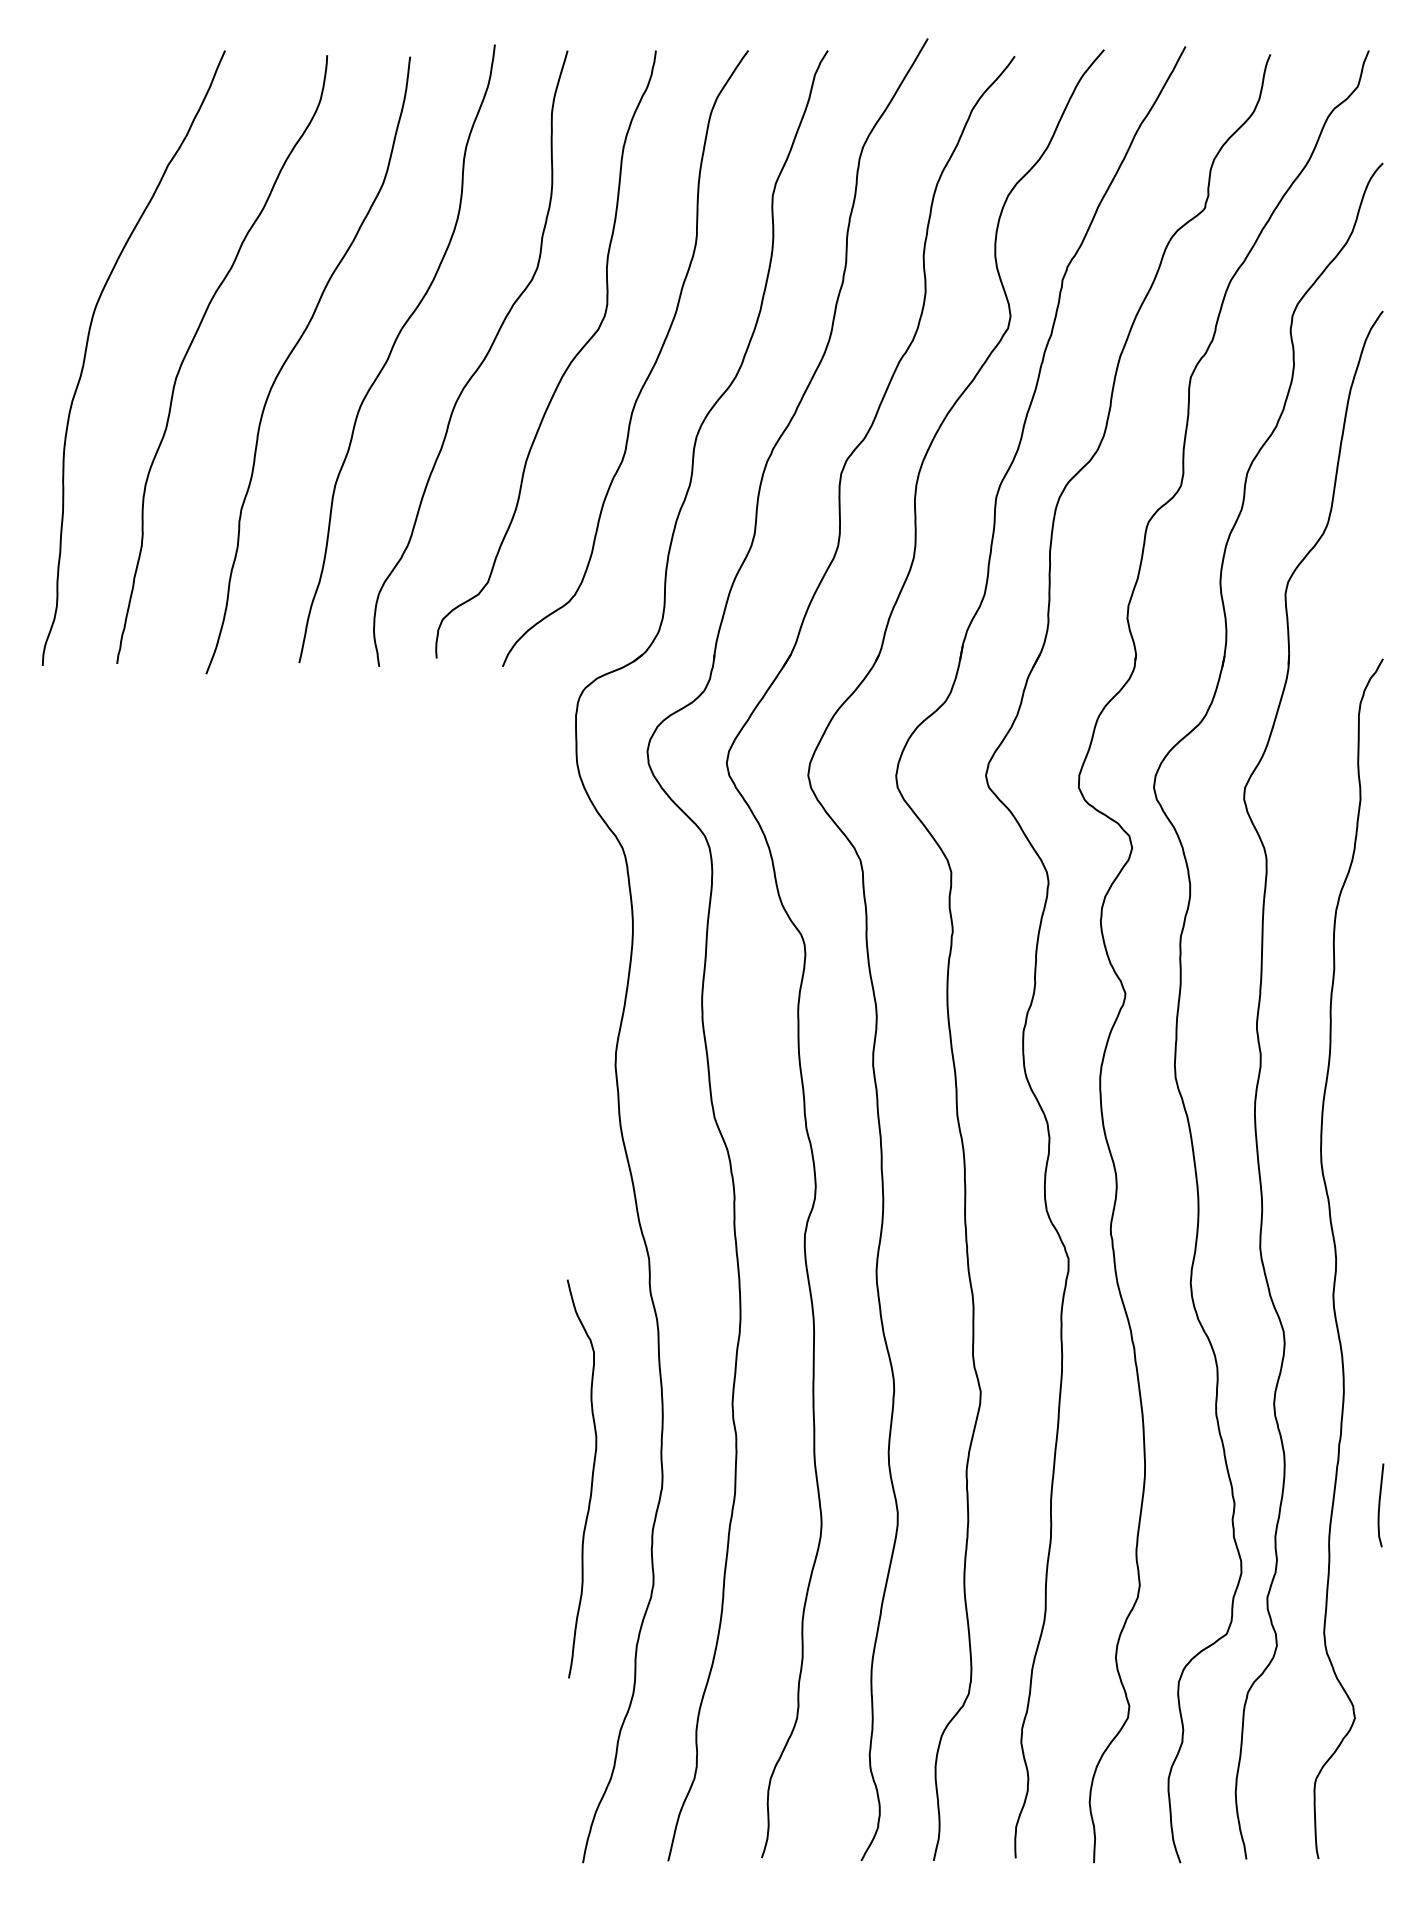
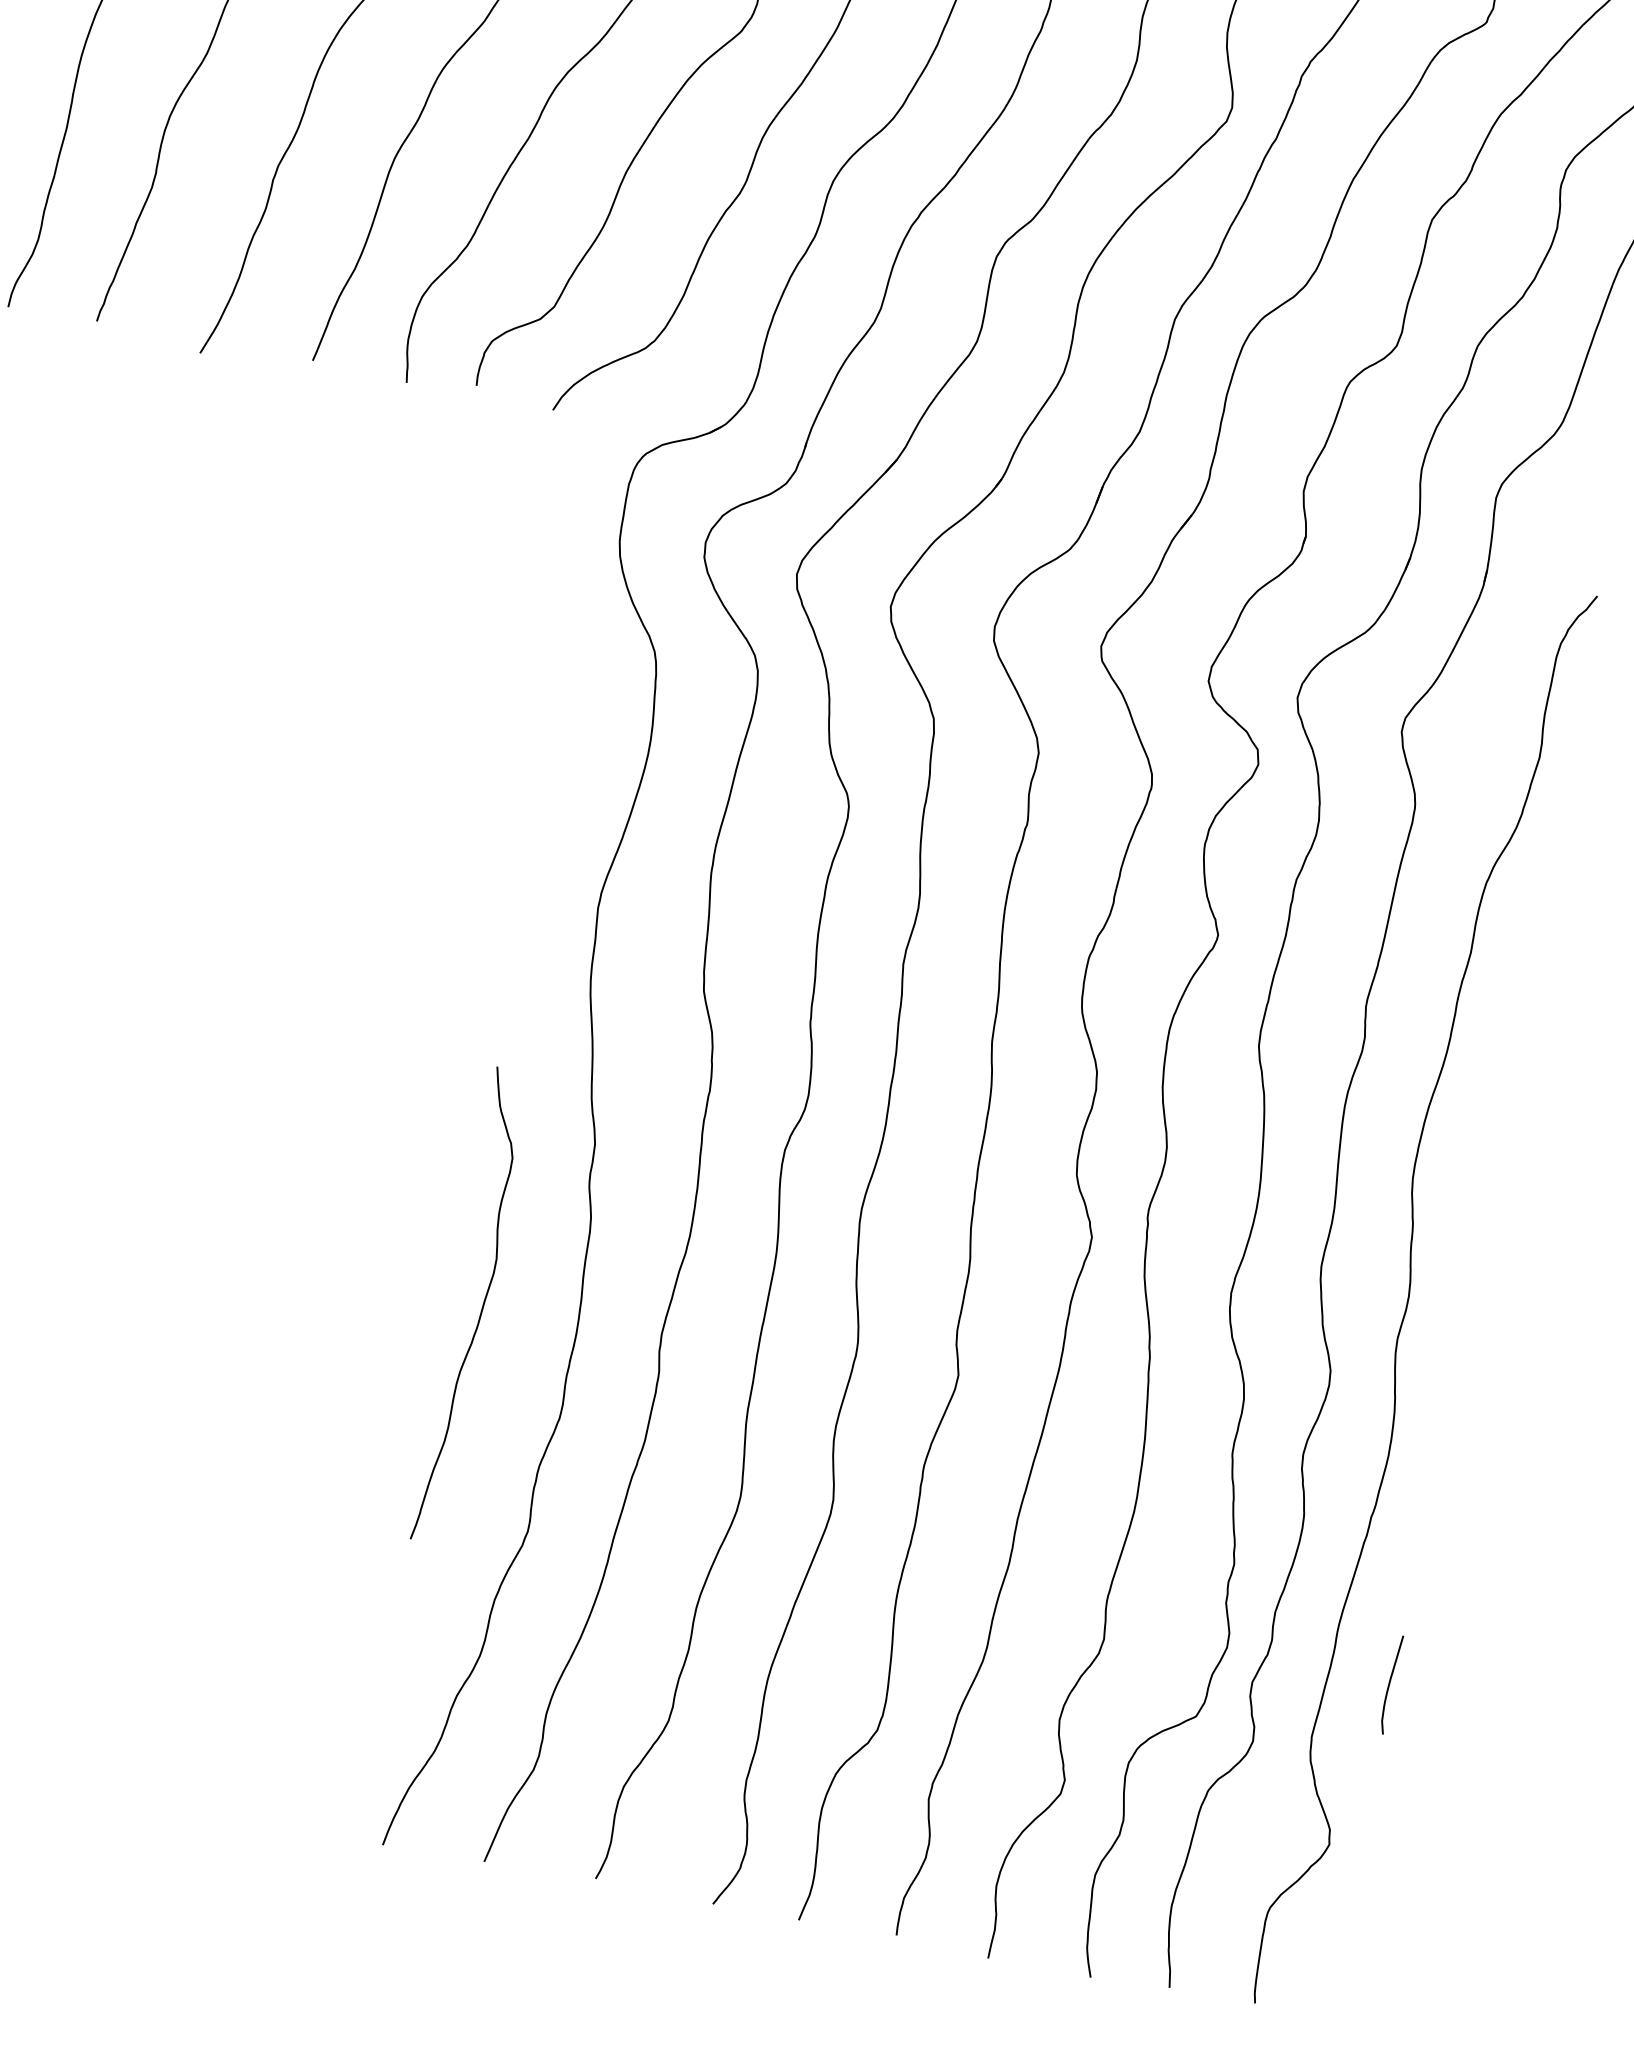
curve: (591, 1478) -> (481, 1307), moved
curve: (1380, 1505) -> (1390, 1684), moved

